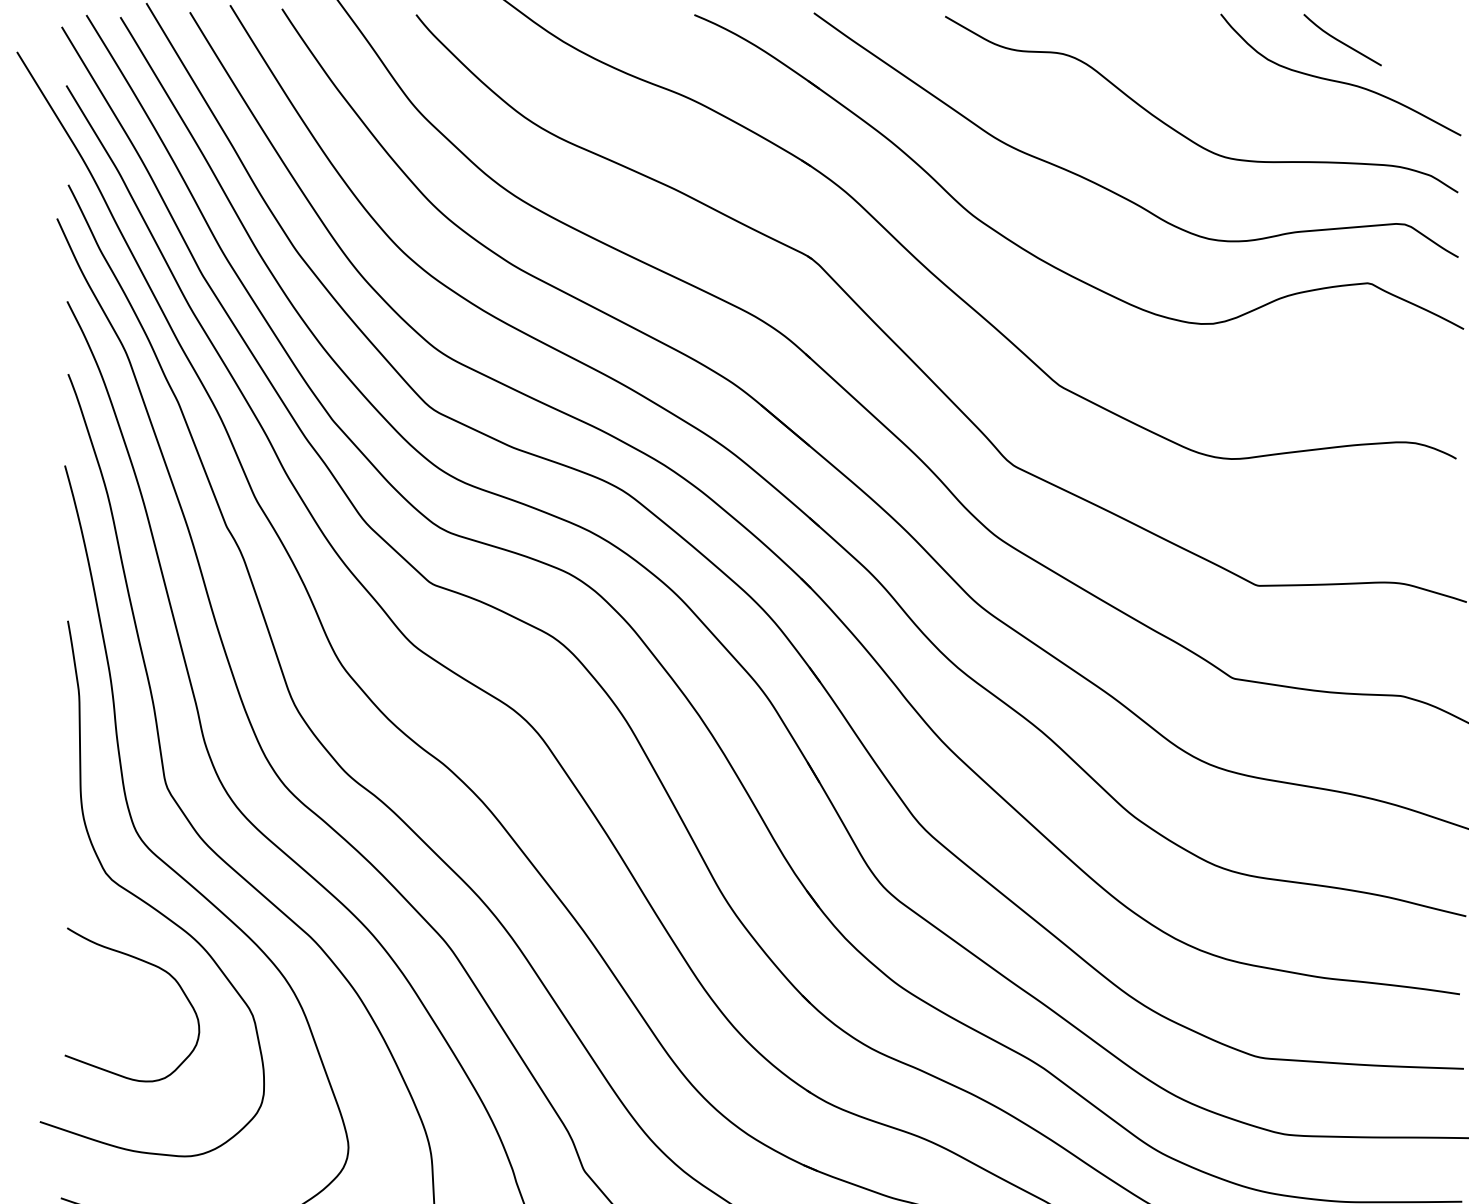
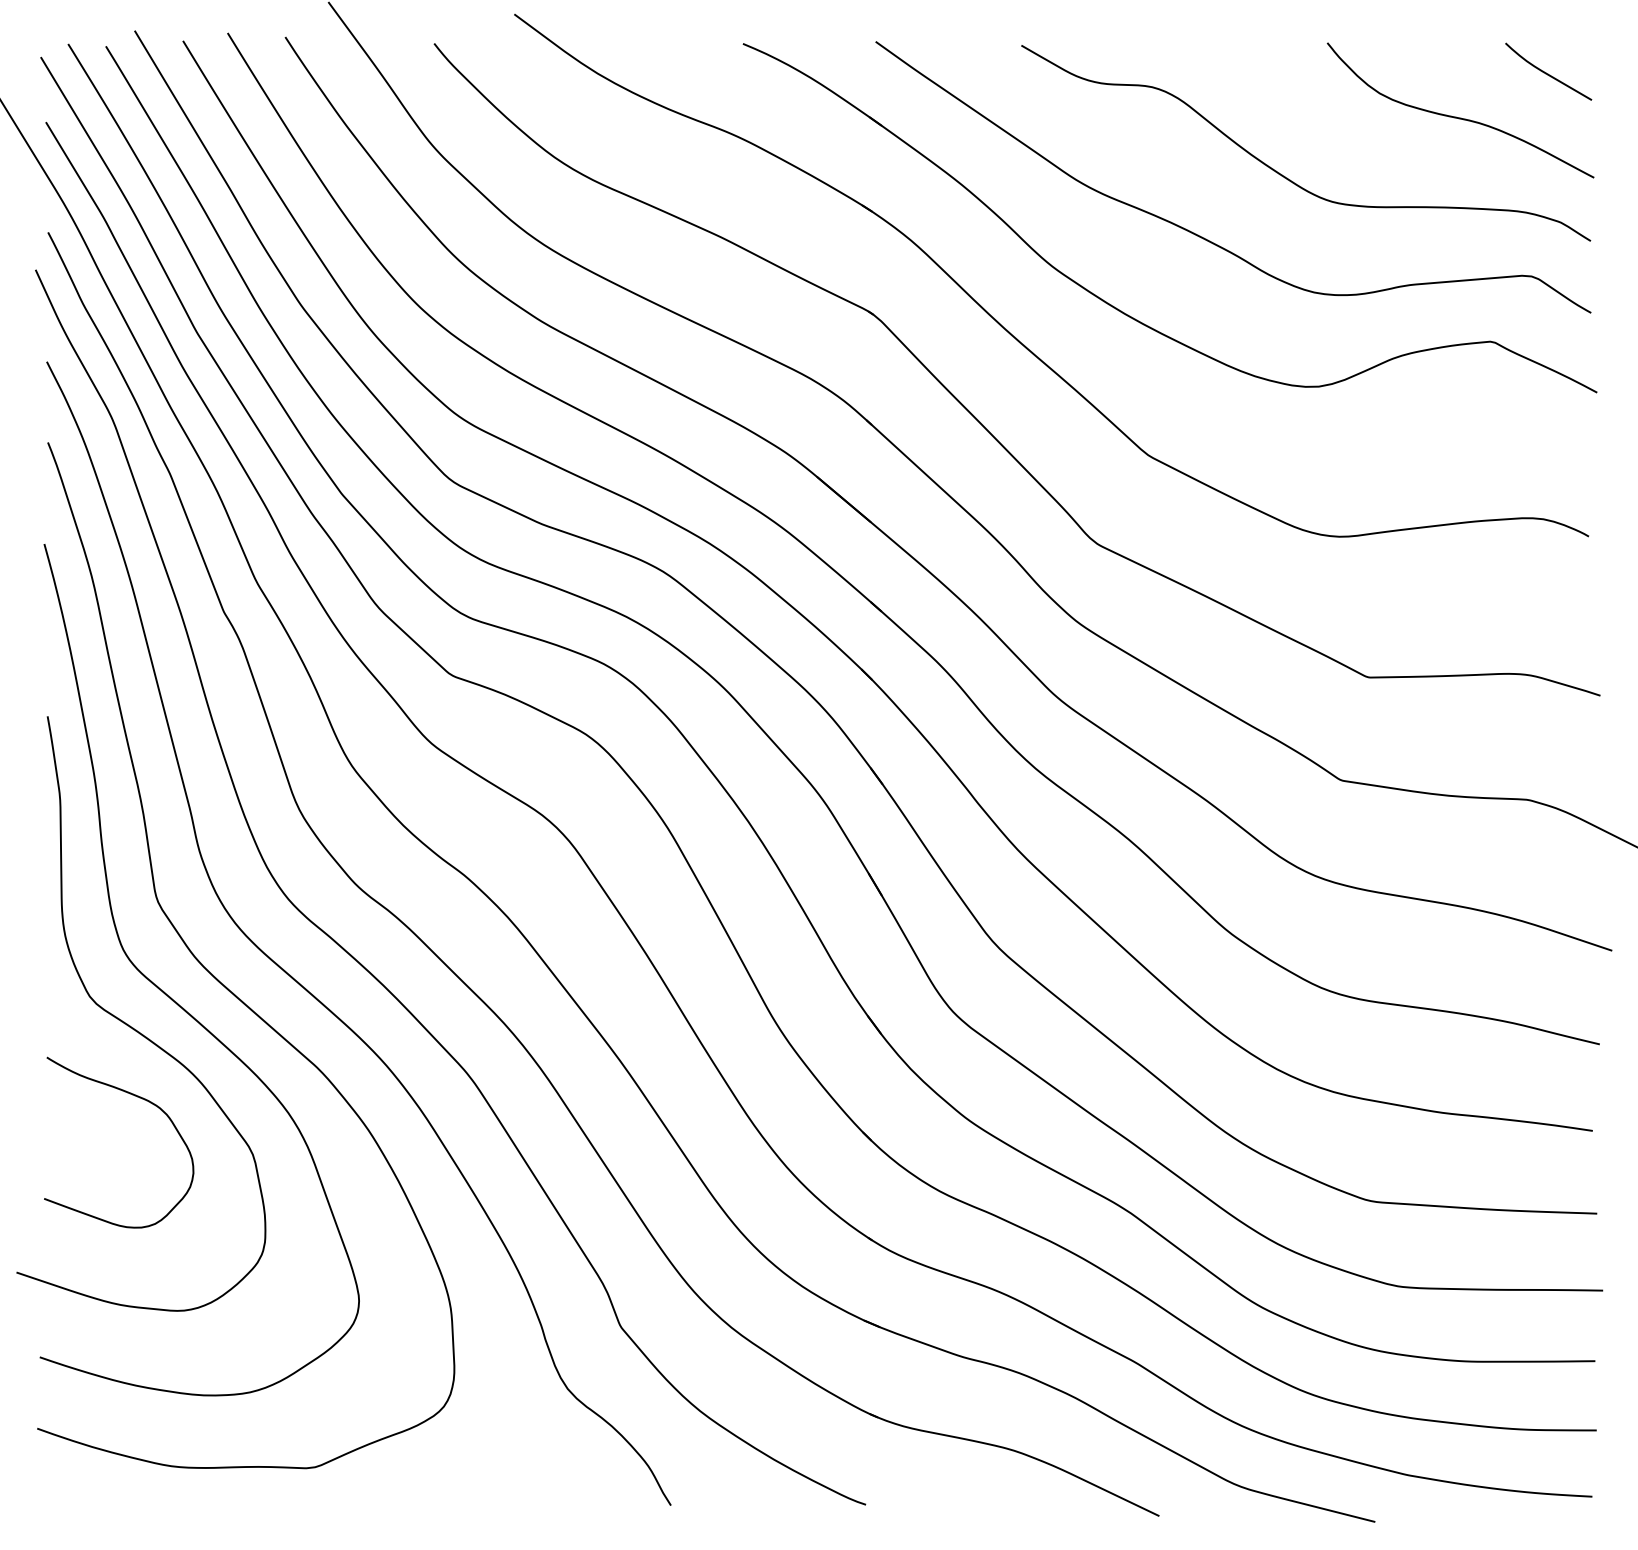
curve: (1342, 41) -> (1548, 73), moved

